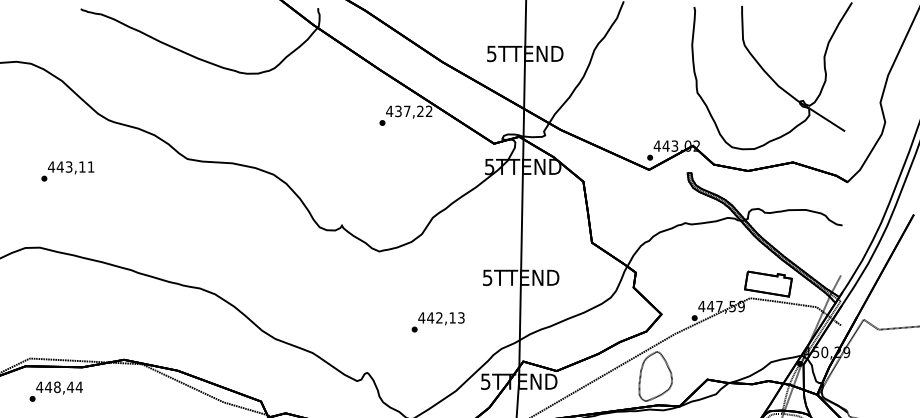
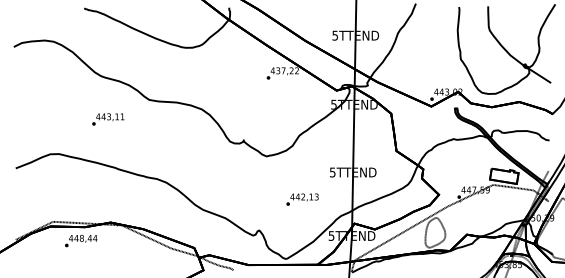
text: (68, 171) -> (108, 119), moved
text: (56, 392) -> (81, 241), moved

